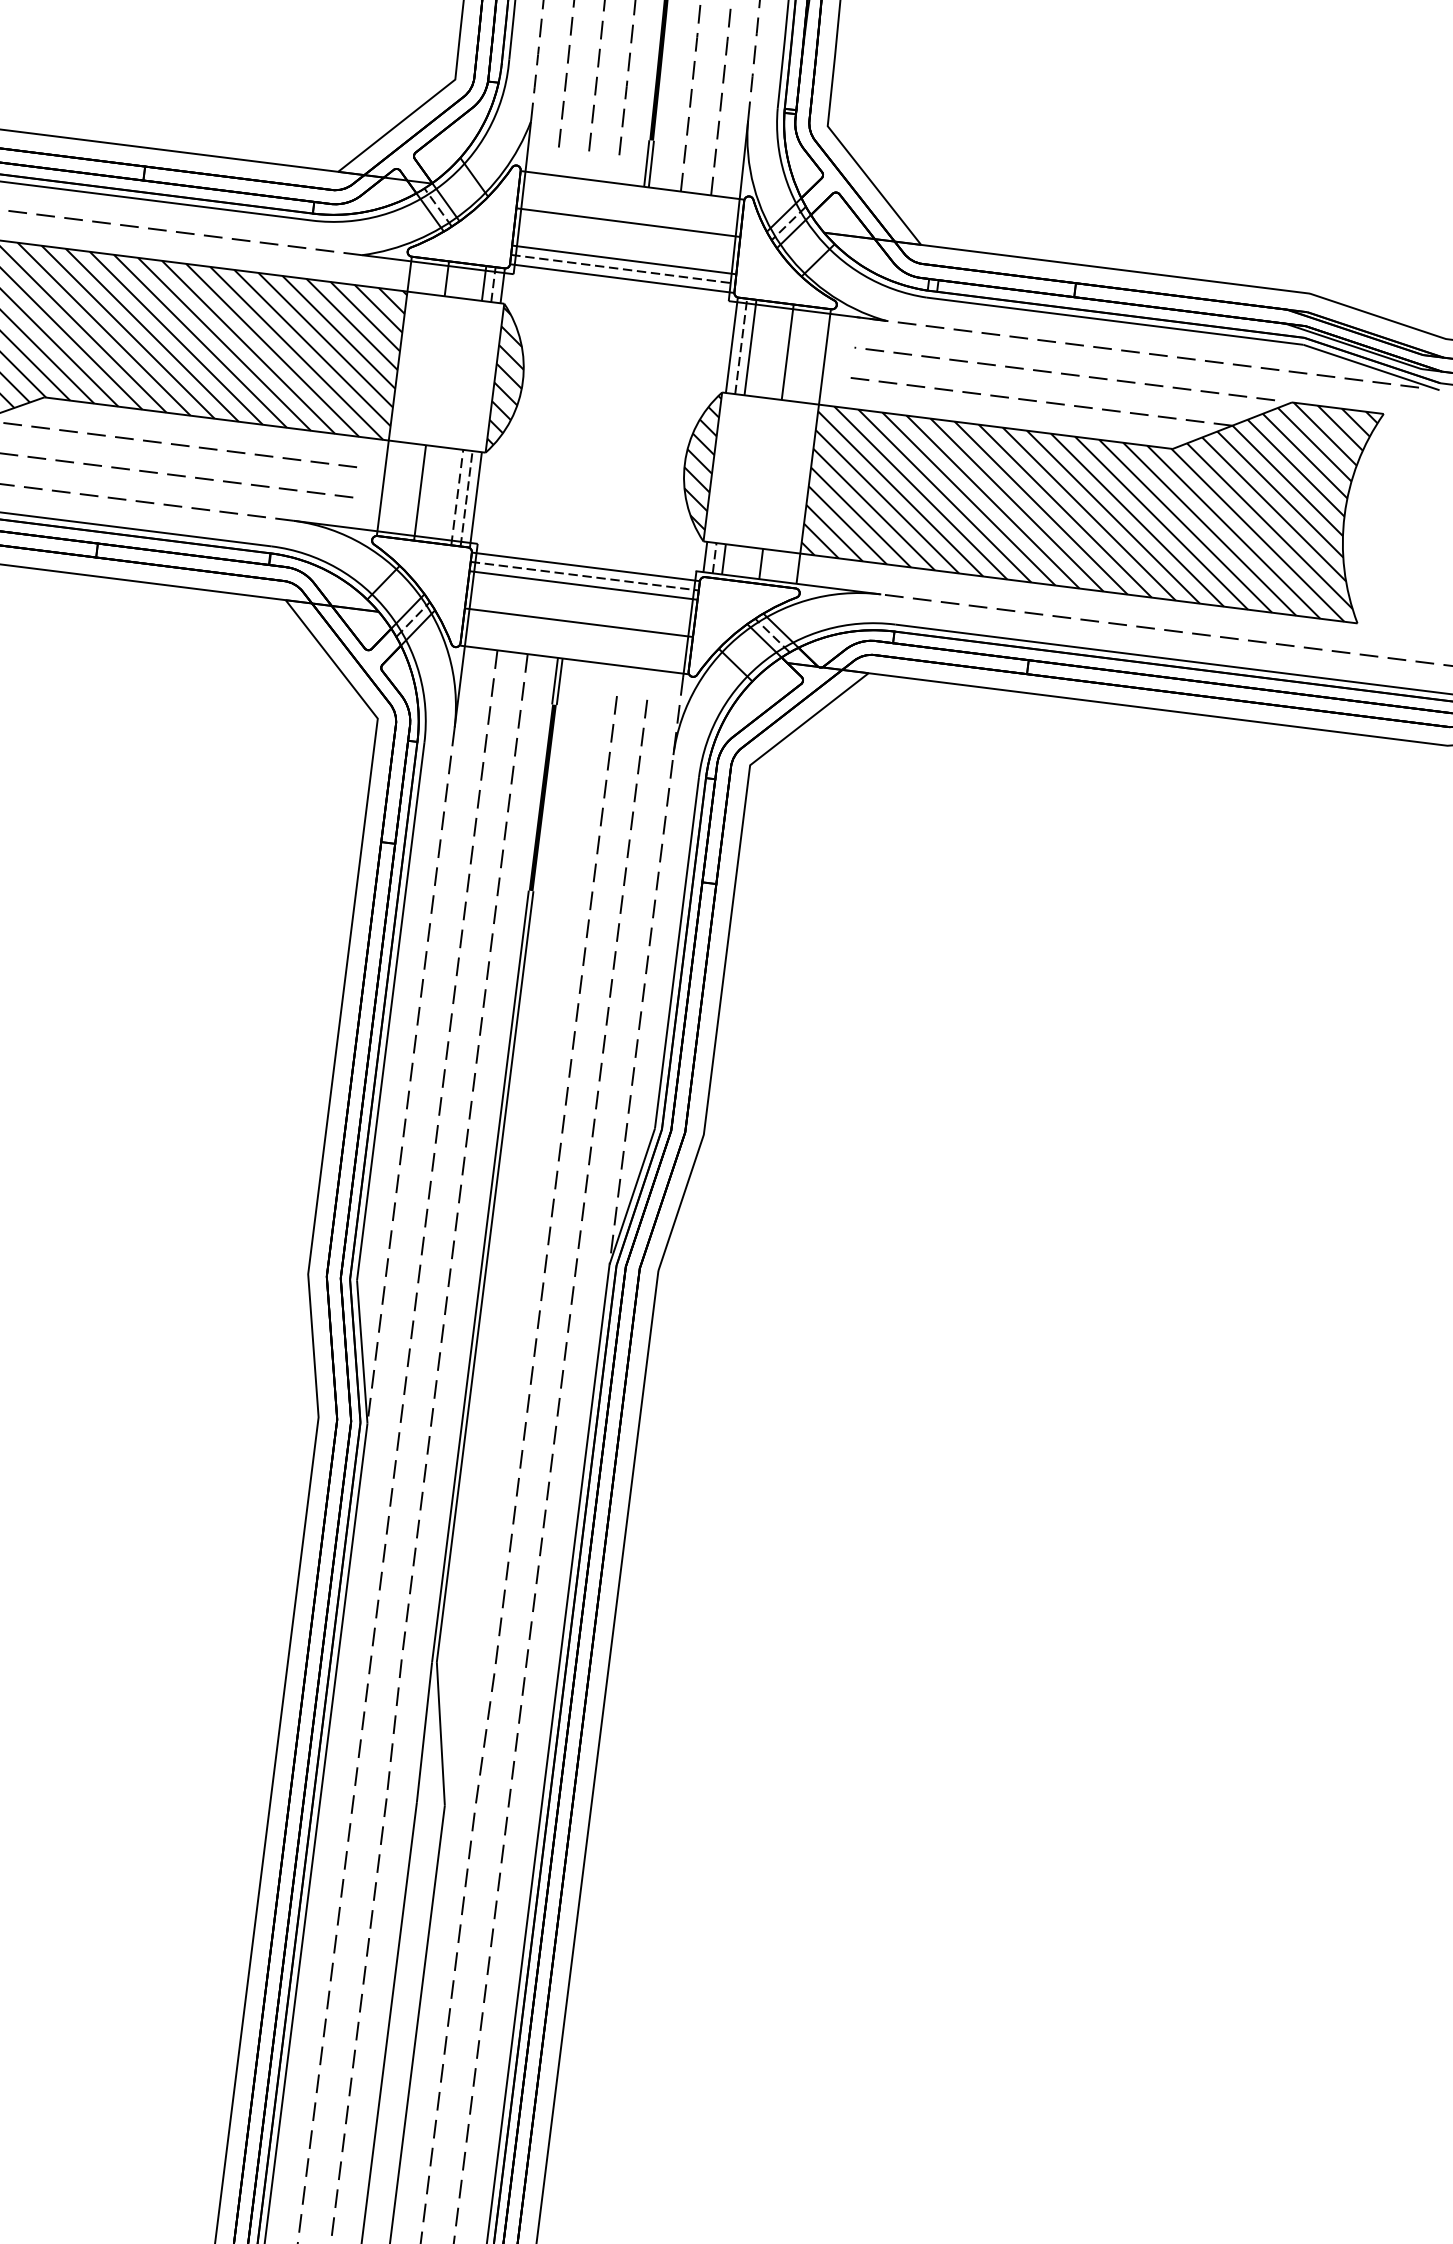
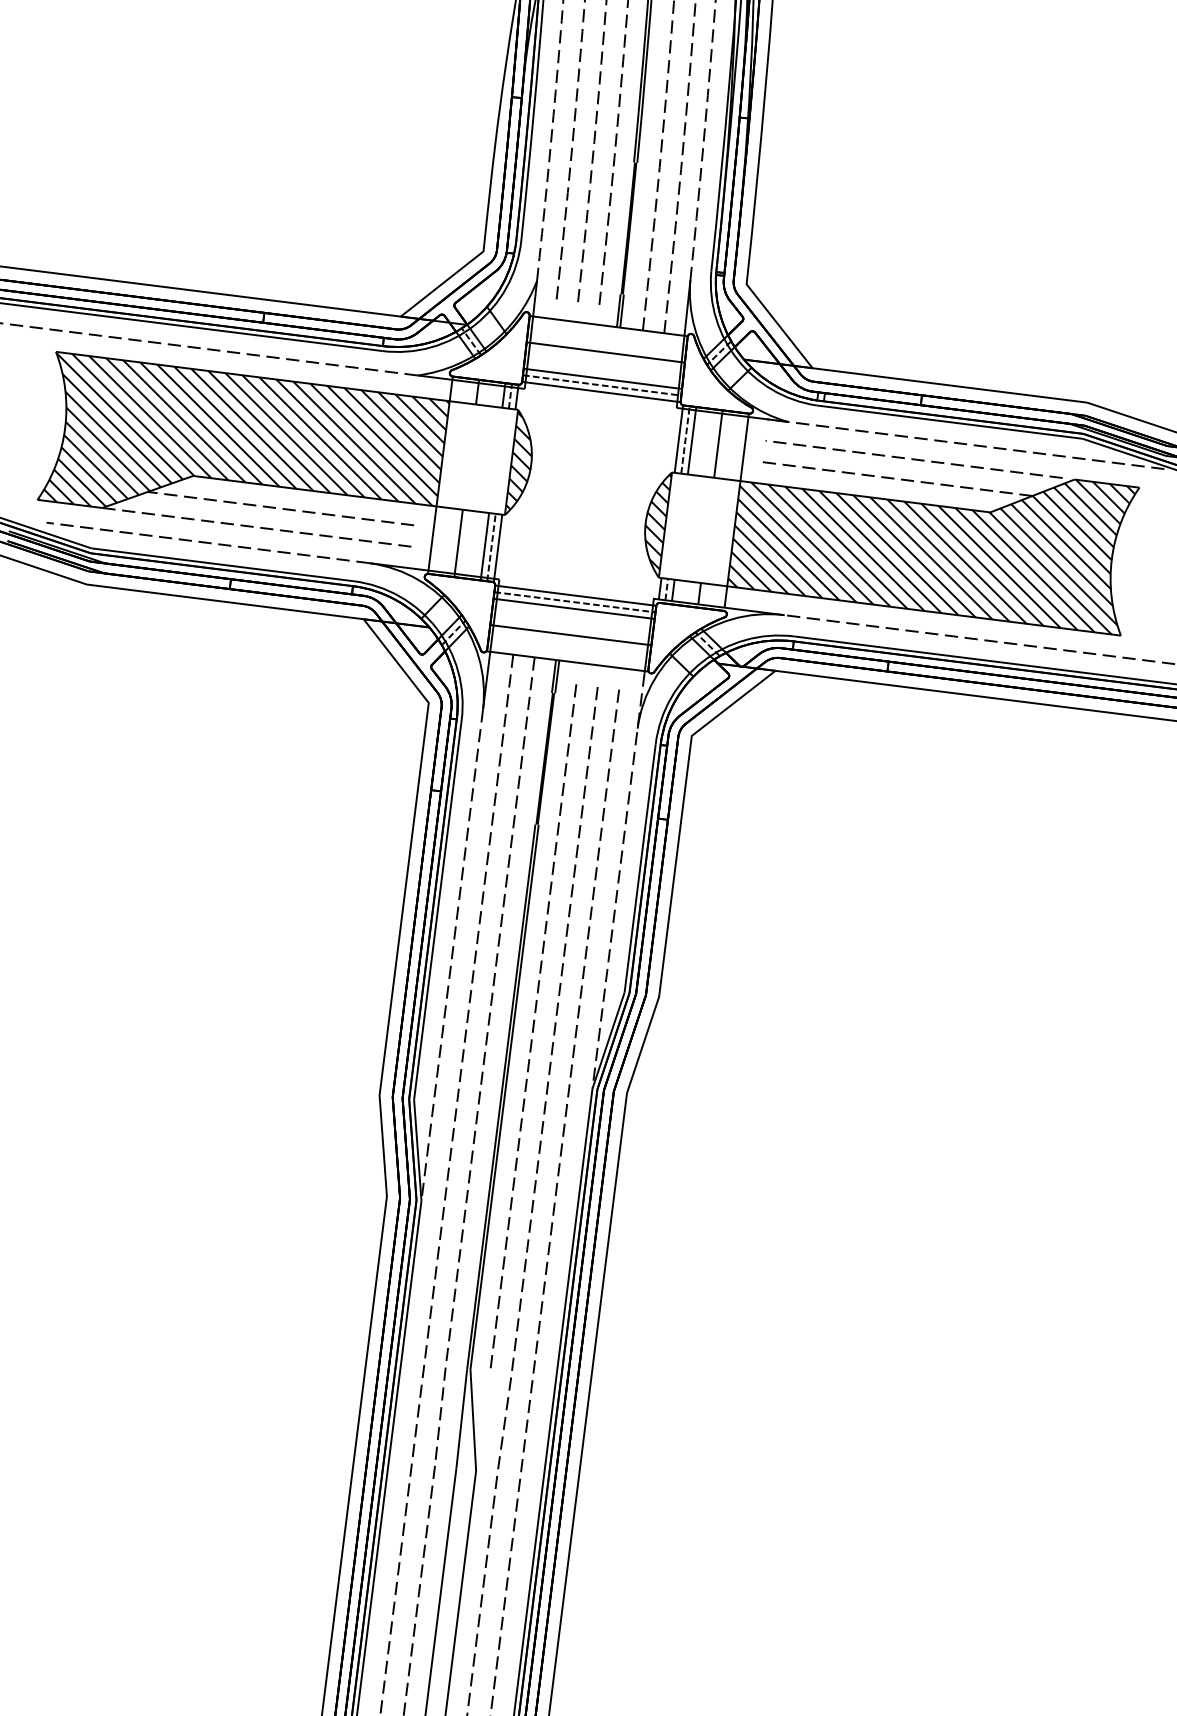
line: (456, 497) -> (484, 546), dashed -> solid
line: (526, 1176) -> (533, 1026), added

